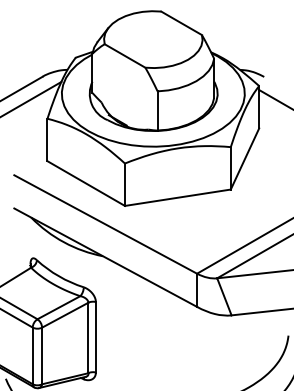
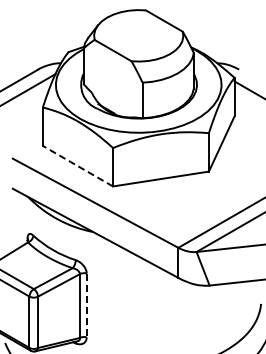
line: (85, 183) -> (77, 166), solid -> dashed
line: (95, 337) -> (86, 305), solid -> dashed

